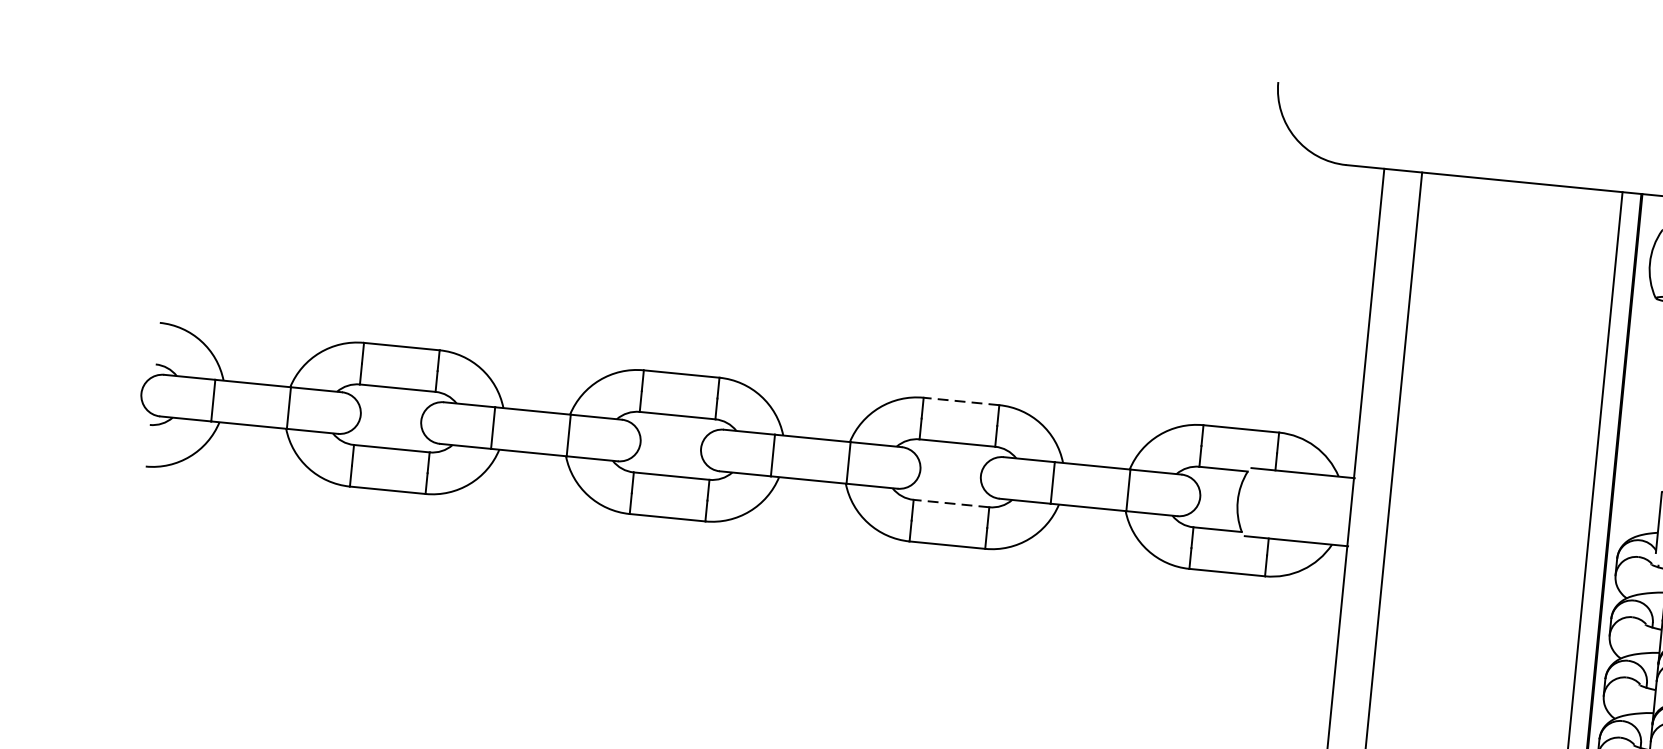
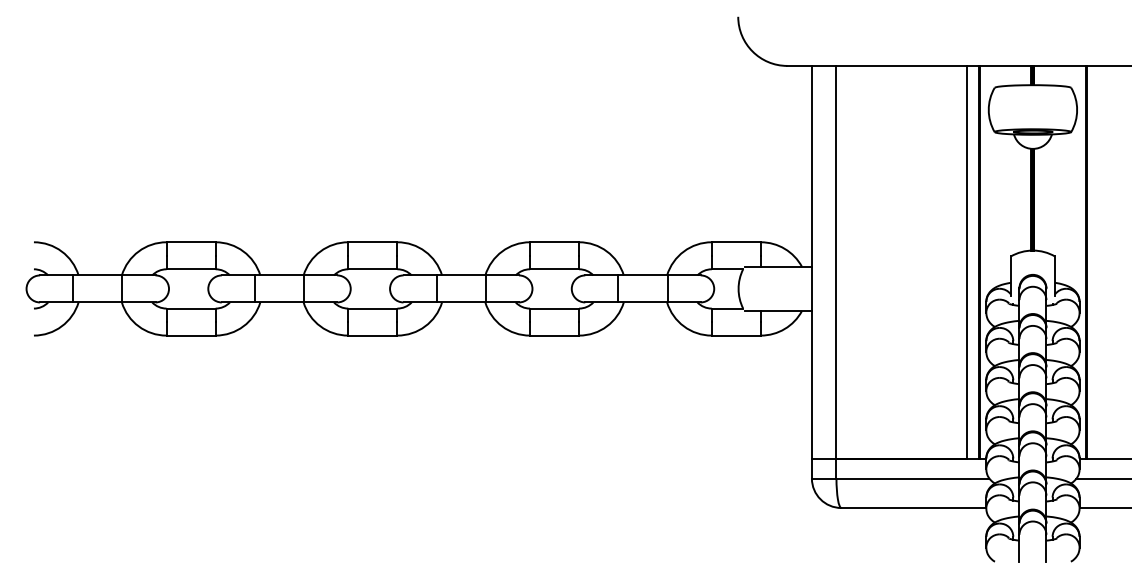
line: (961, 401) -> (554, 242), dashed -> solid
line: (951, 503) -> (554, 308), dashed -> solid

